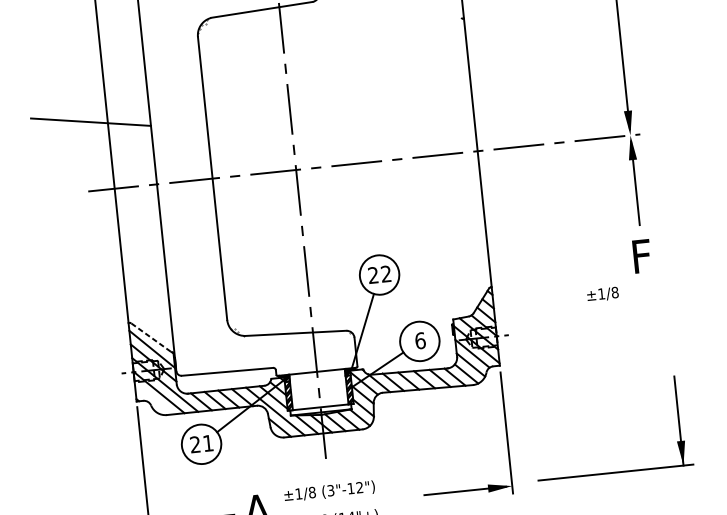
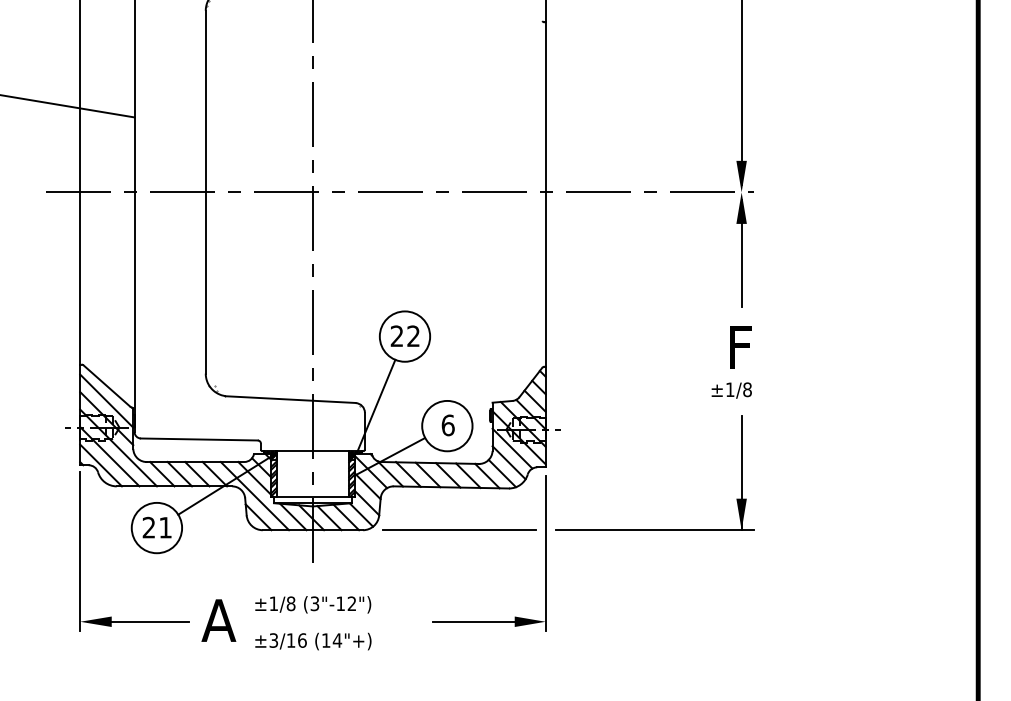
text: (602, 294) -> (731, 390), moved
line: (150, 337) -> (106, 385), dashed -> solid
line: (152, 400) -> (100, 465), added
line: (437, 421) -> (459, 530), added
part: (615, 472) -> (654, 529), moved

